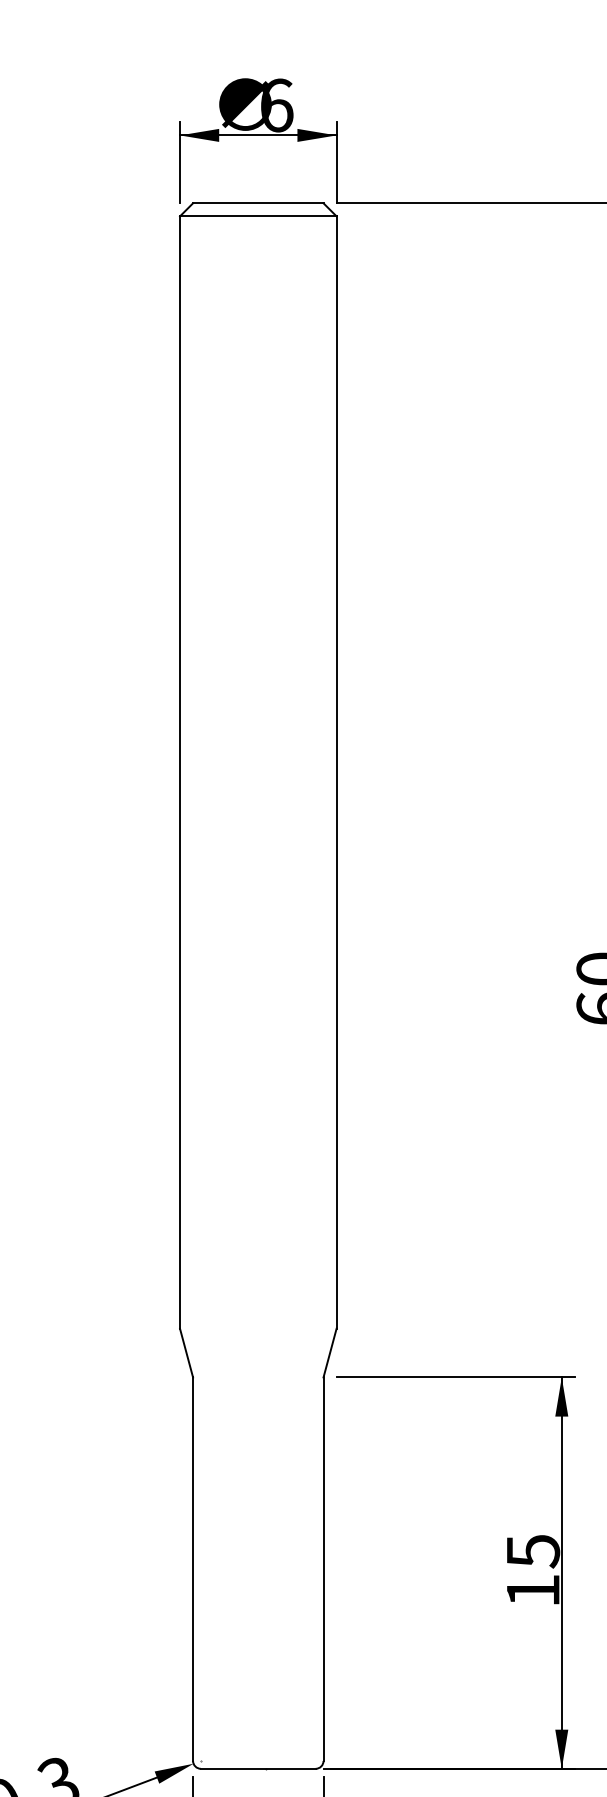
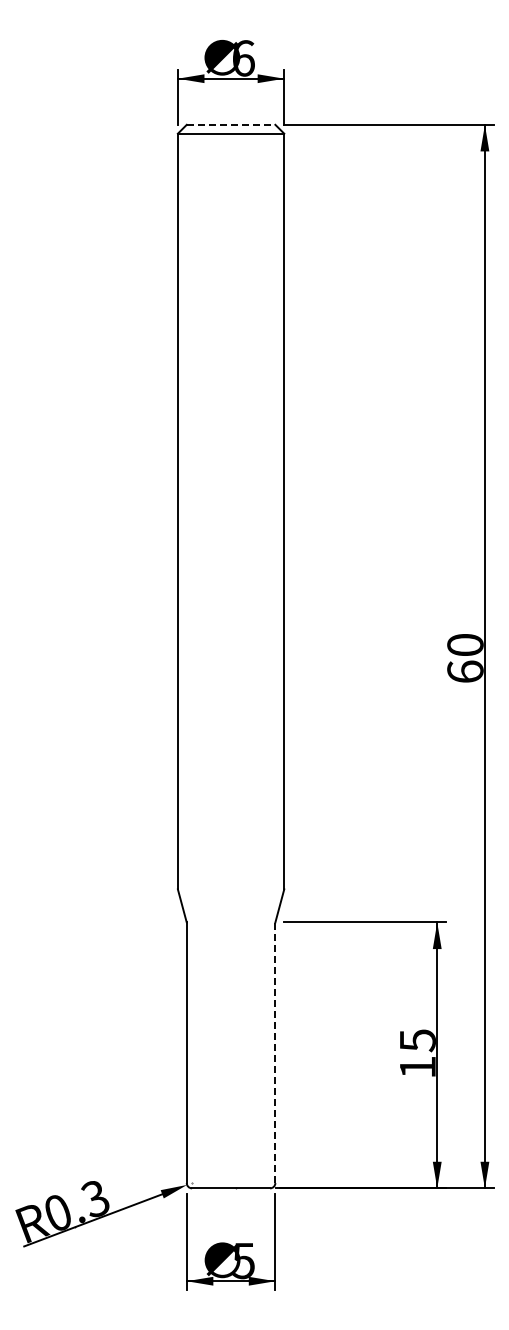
line: (258, 202) -> (231, 124), solid -> dashed
line: (323, 1568) -> (275, 1052), solid -> dashed

